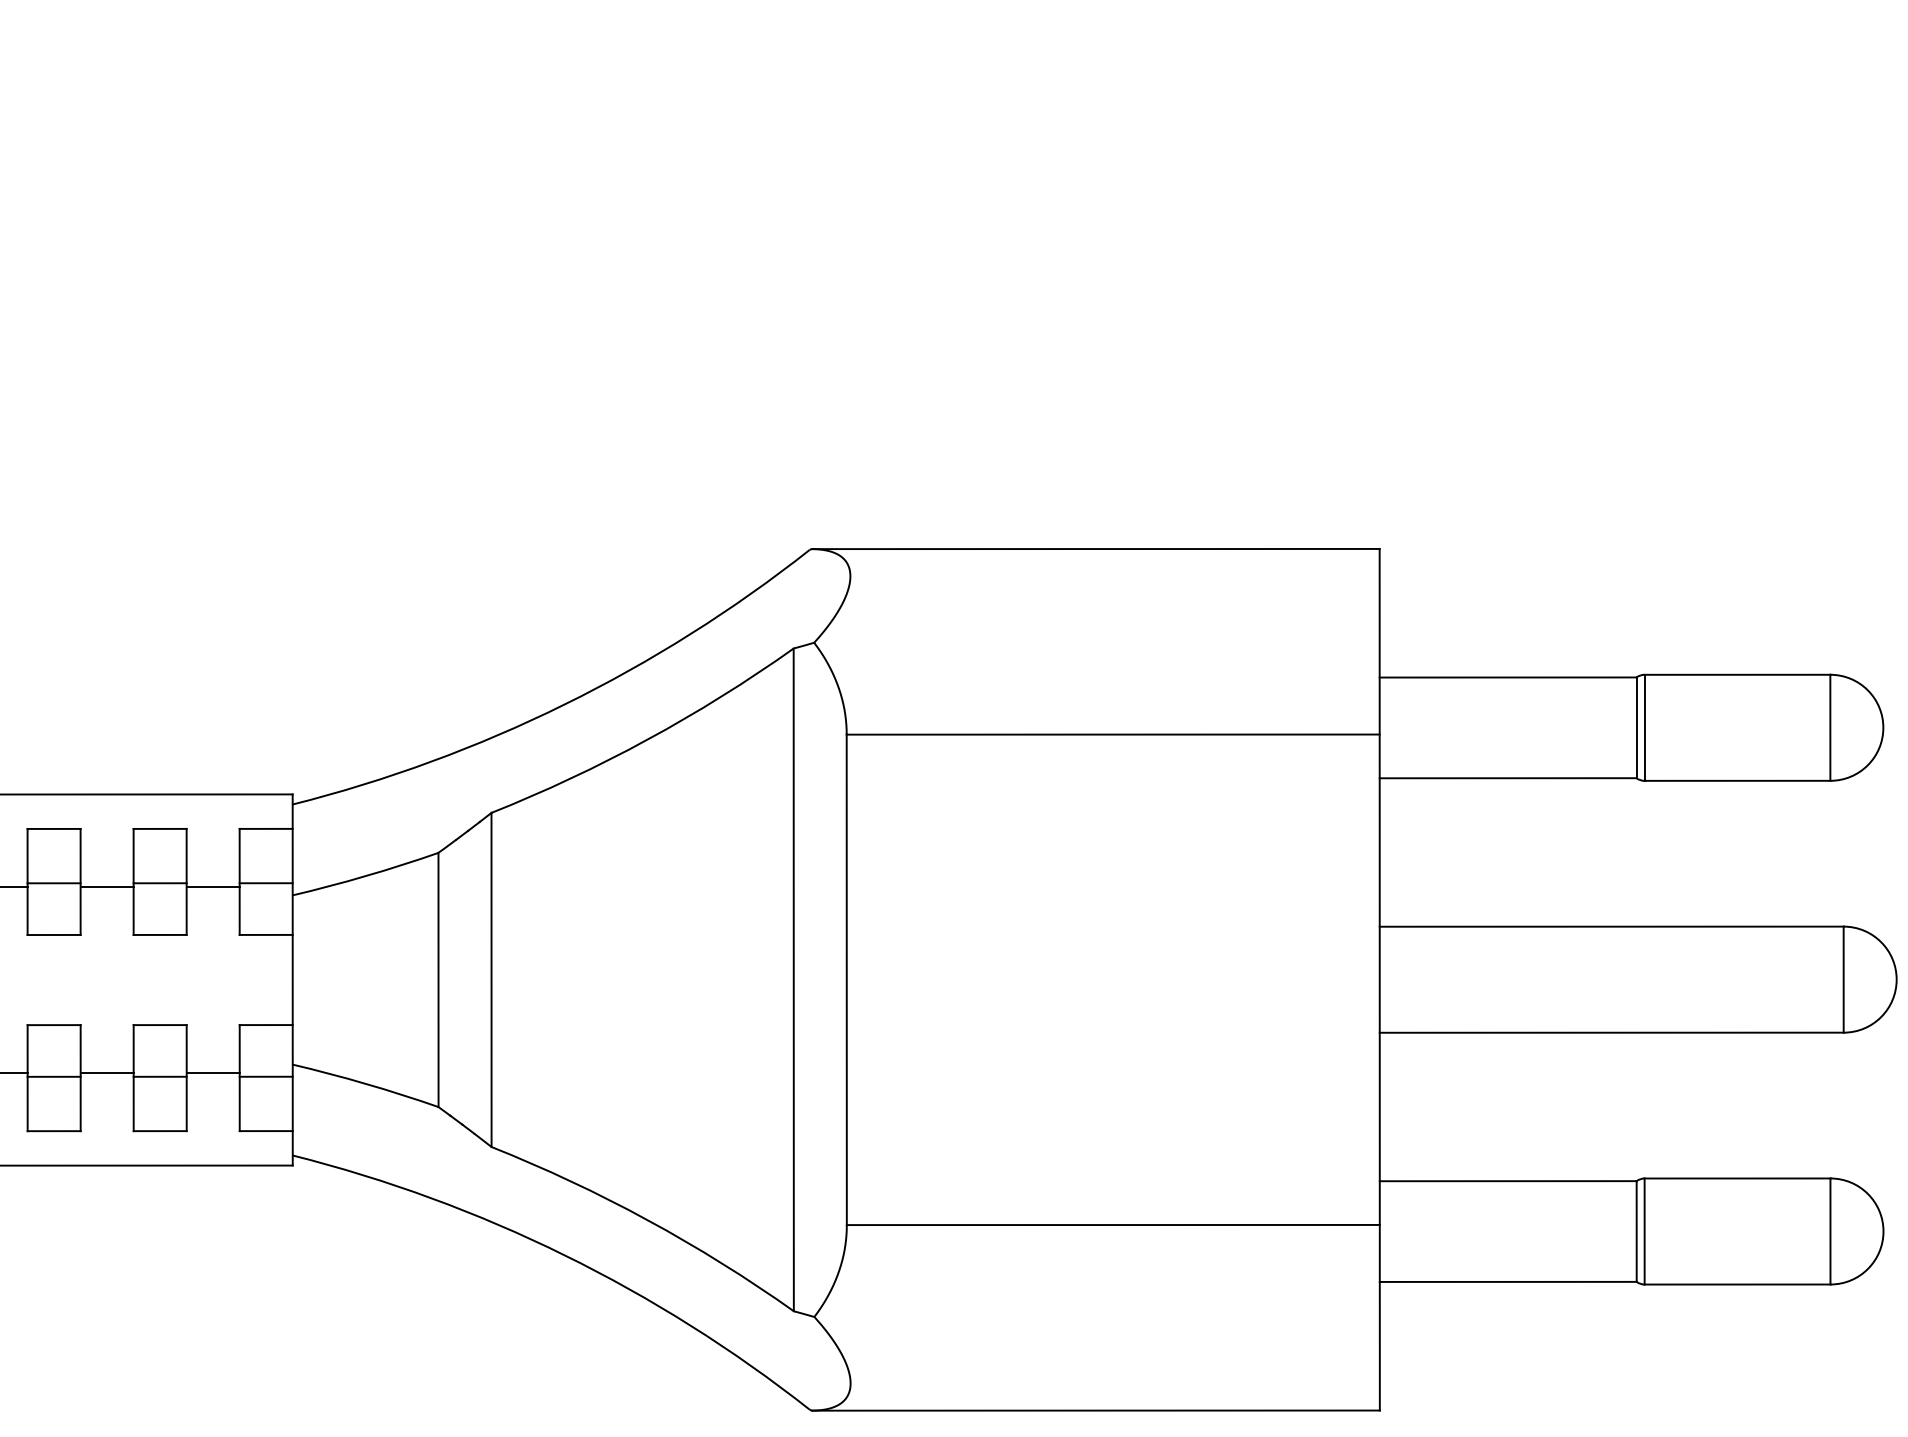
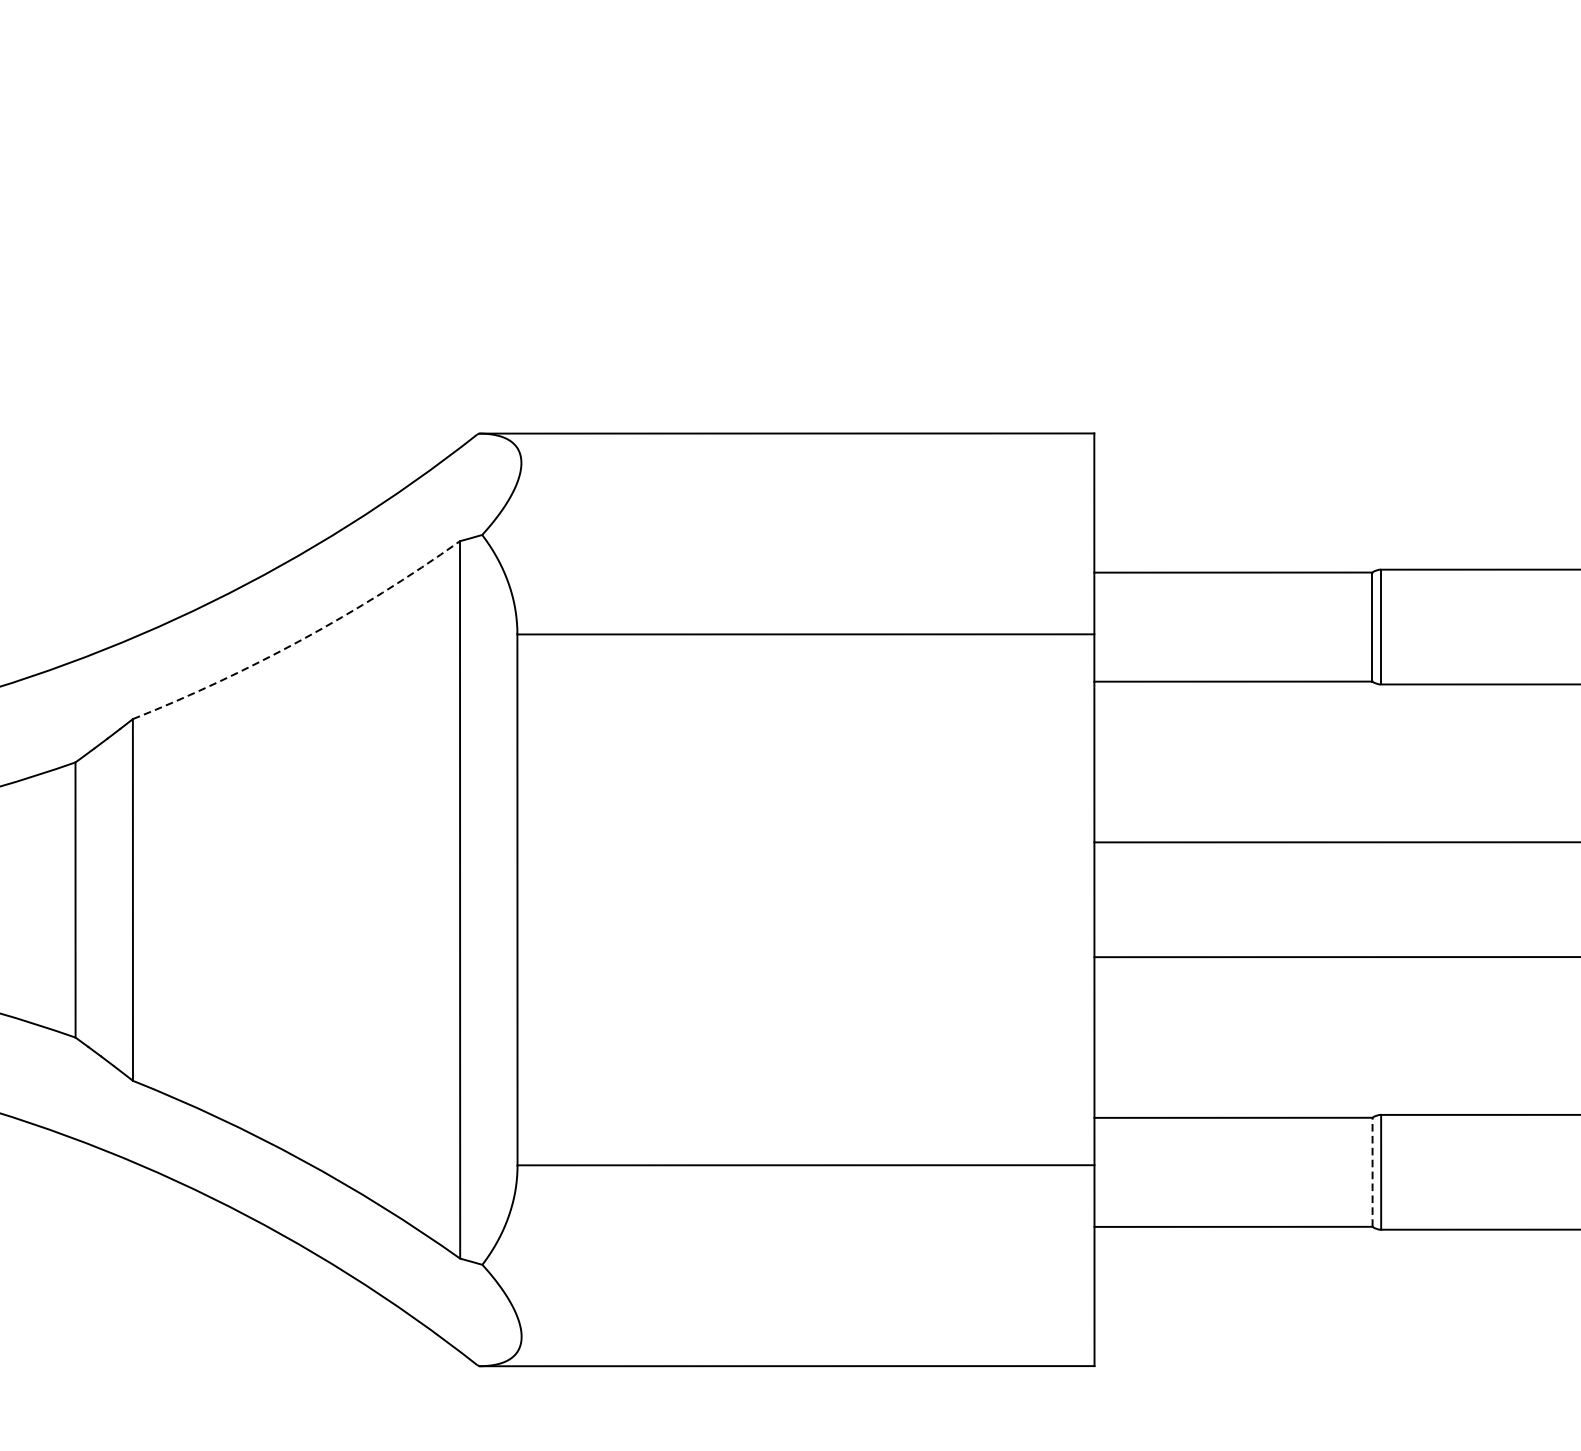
arc: (647, 739) -> (301, 639), solid -> dashed
line: (1636, 1231) -> (1372, 1172), solid -> dashed

